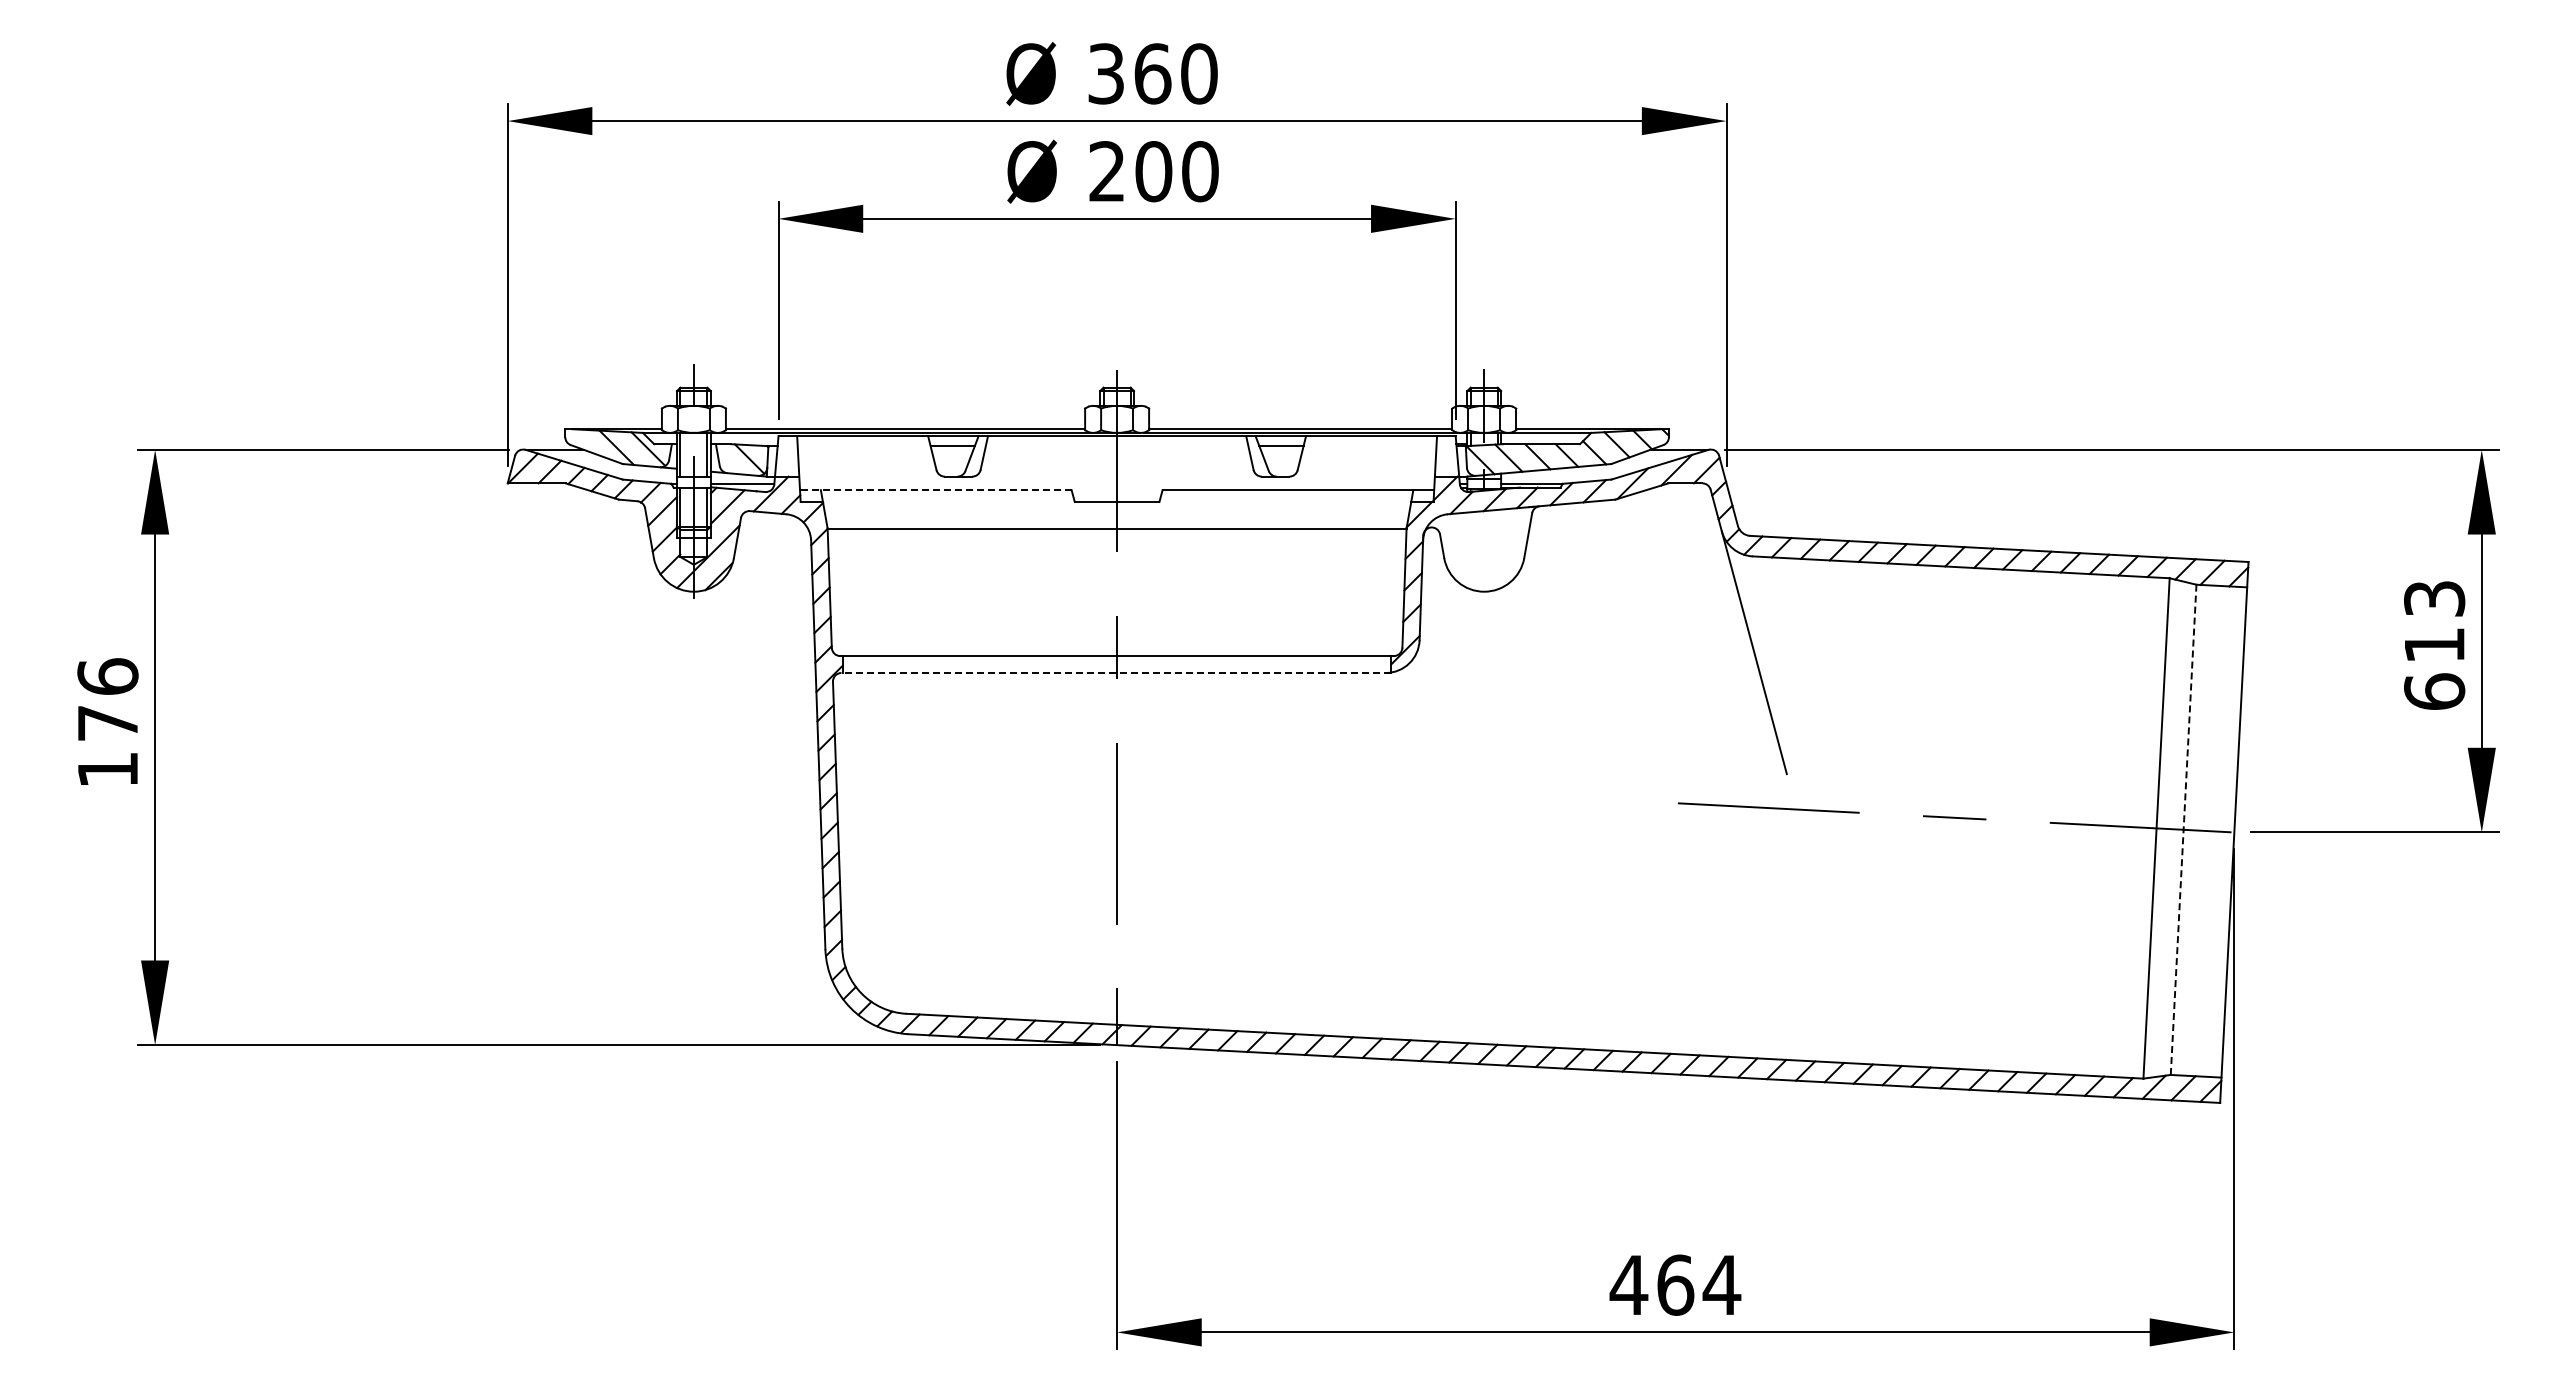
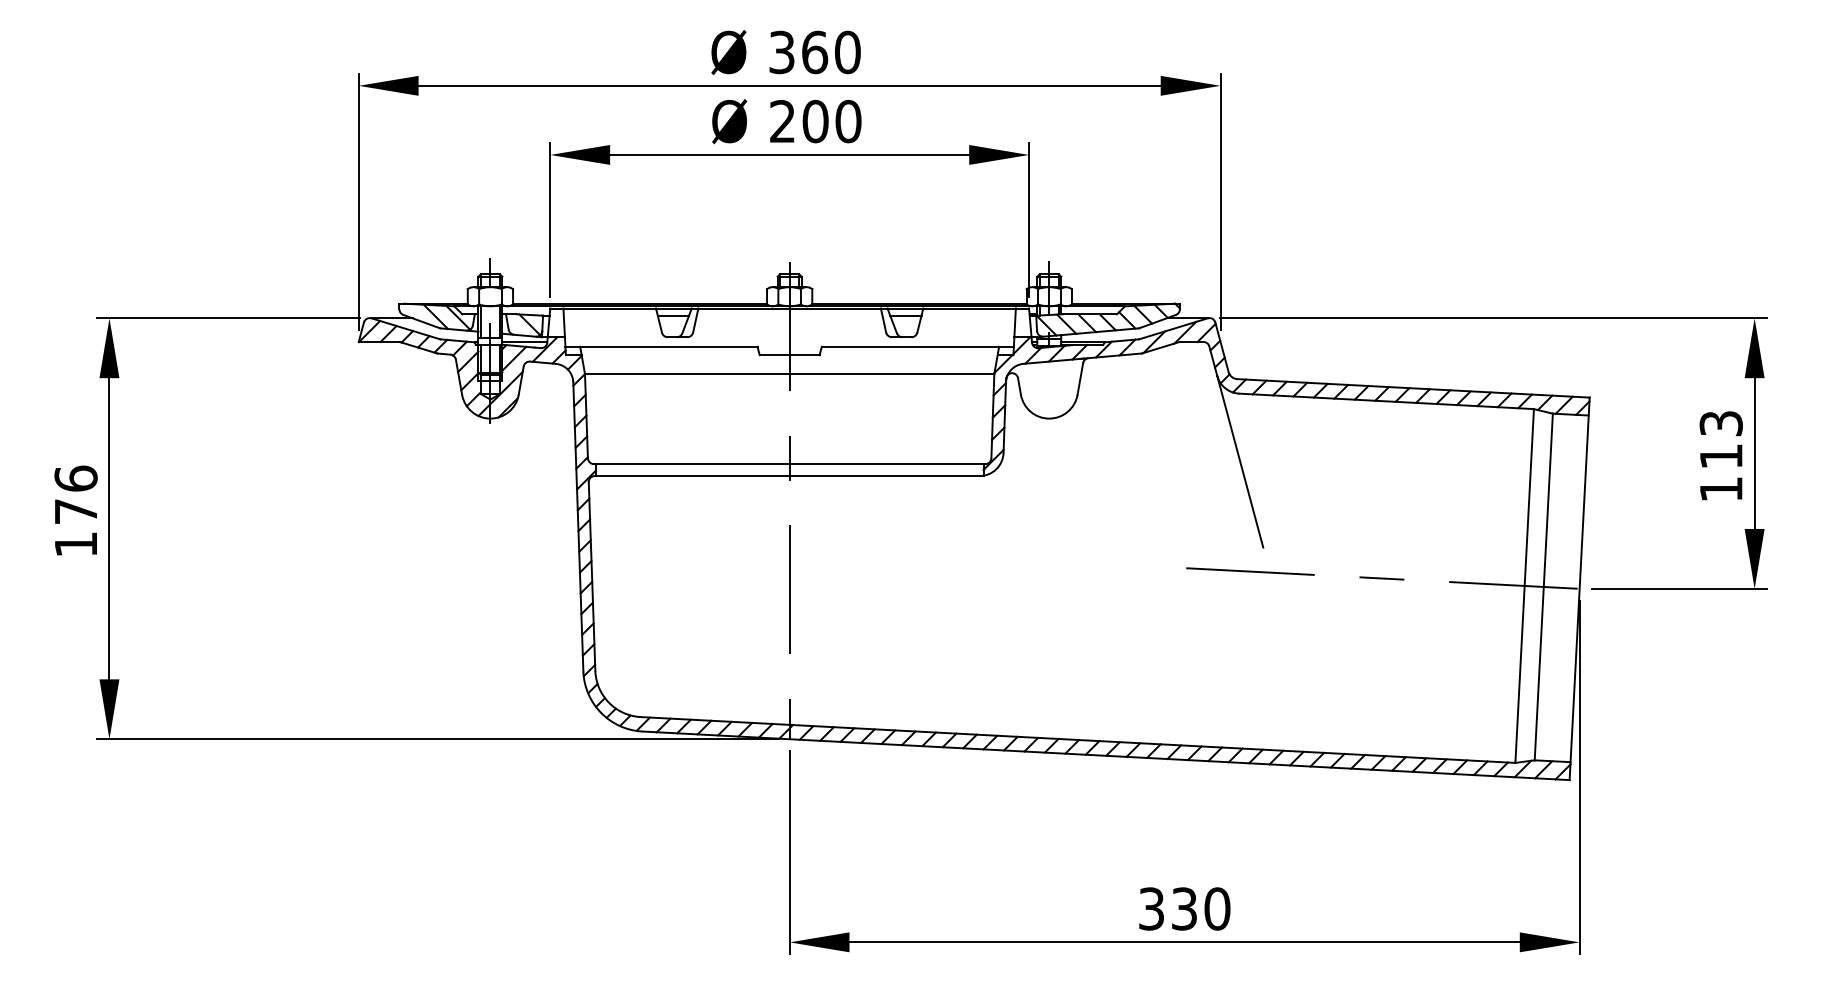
line: (935, 490) -> (661, 347), dashed -> solid
line: (1116, 672) -> (789, 475), dashed -> solid
text: (2434, 691) -> (1721, 489), 613 -> 113
line: (2183, 829) -> (1543, 586), dashed -> solid
text: (1675, 1284) -> (1184, 908), 464 -> 330

